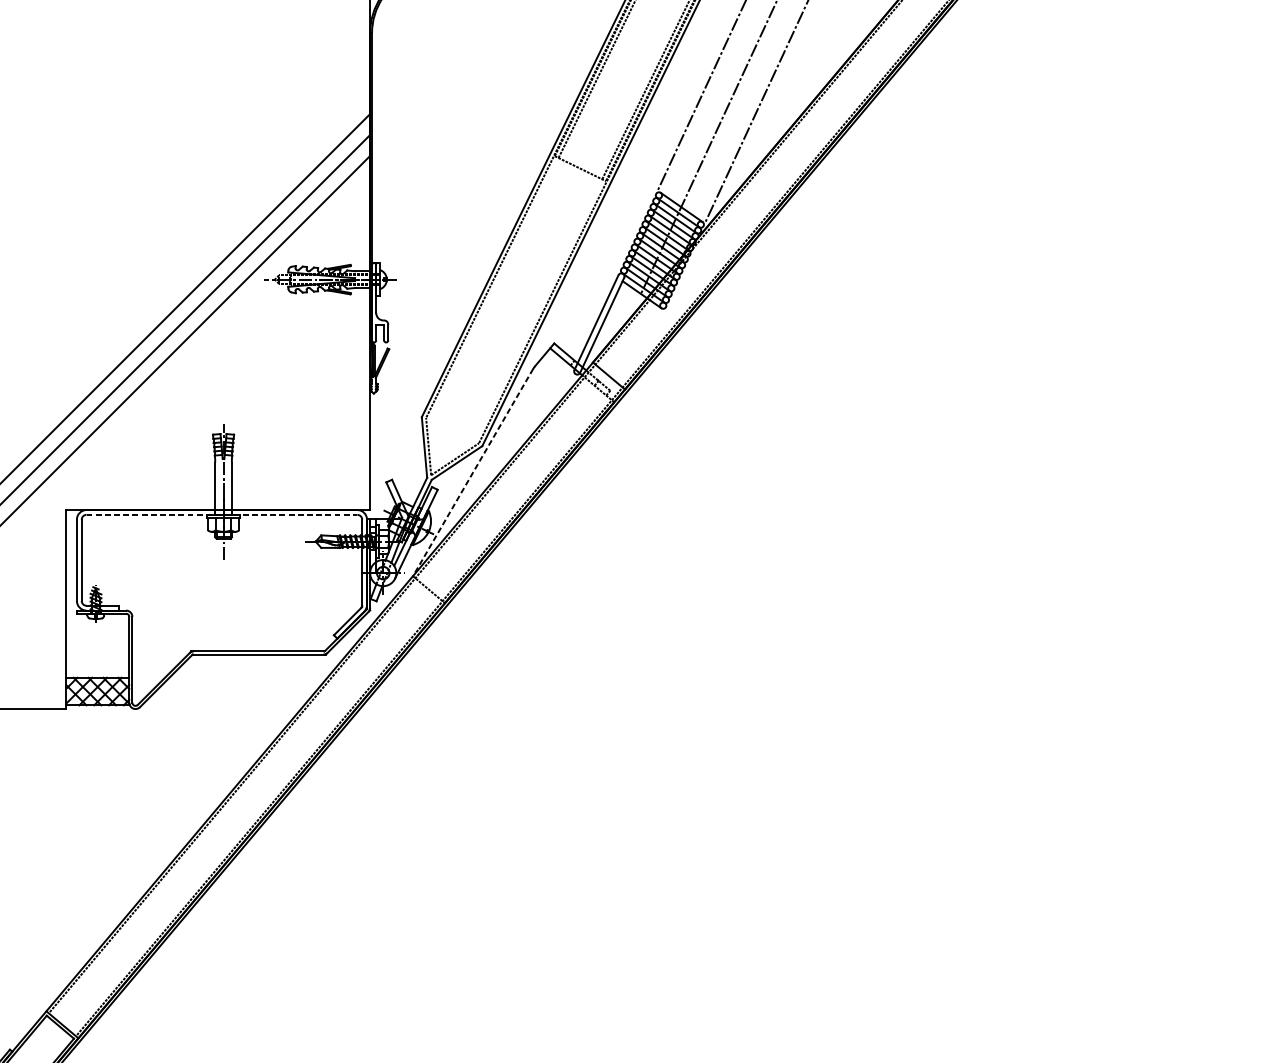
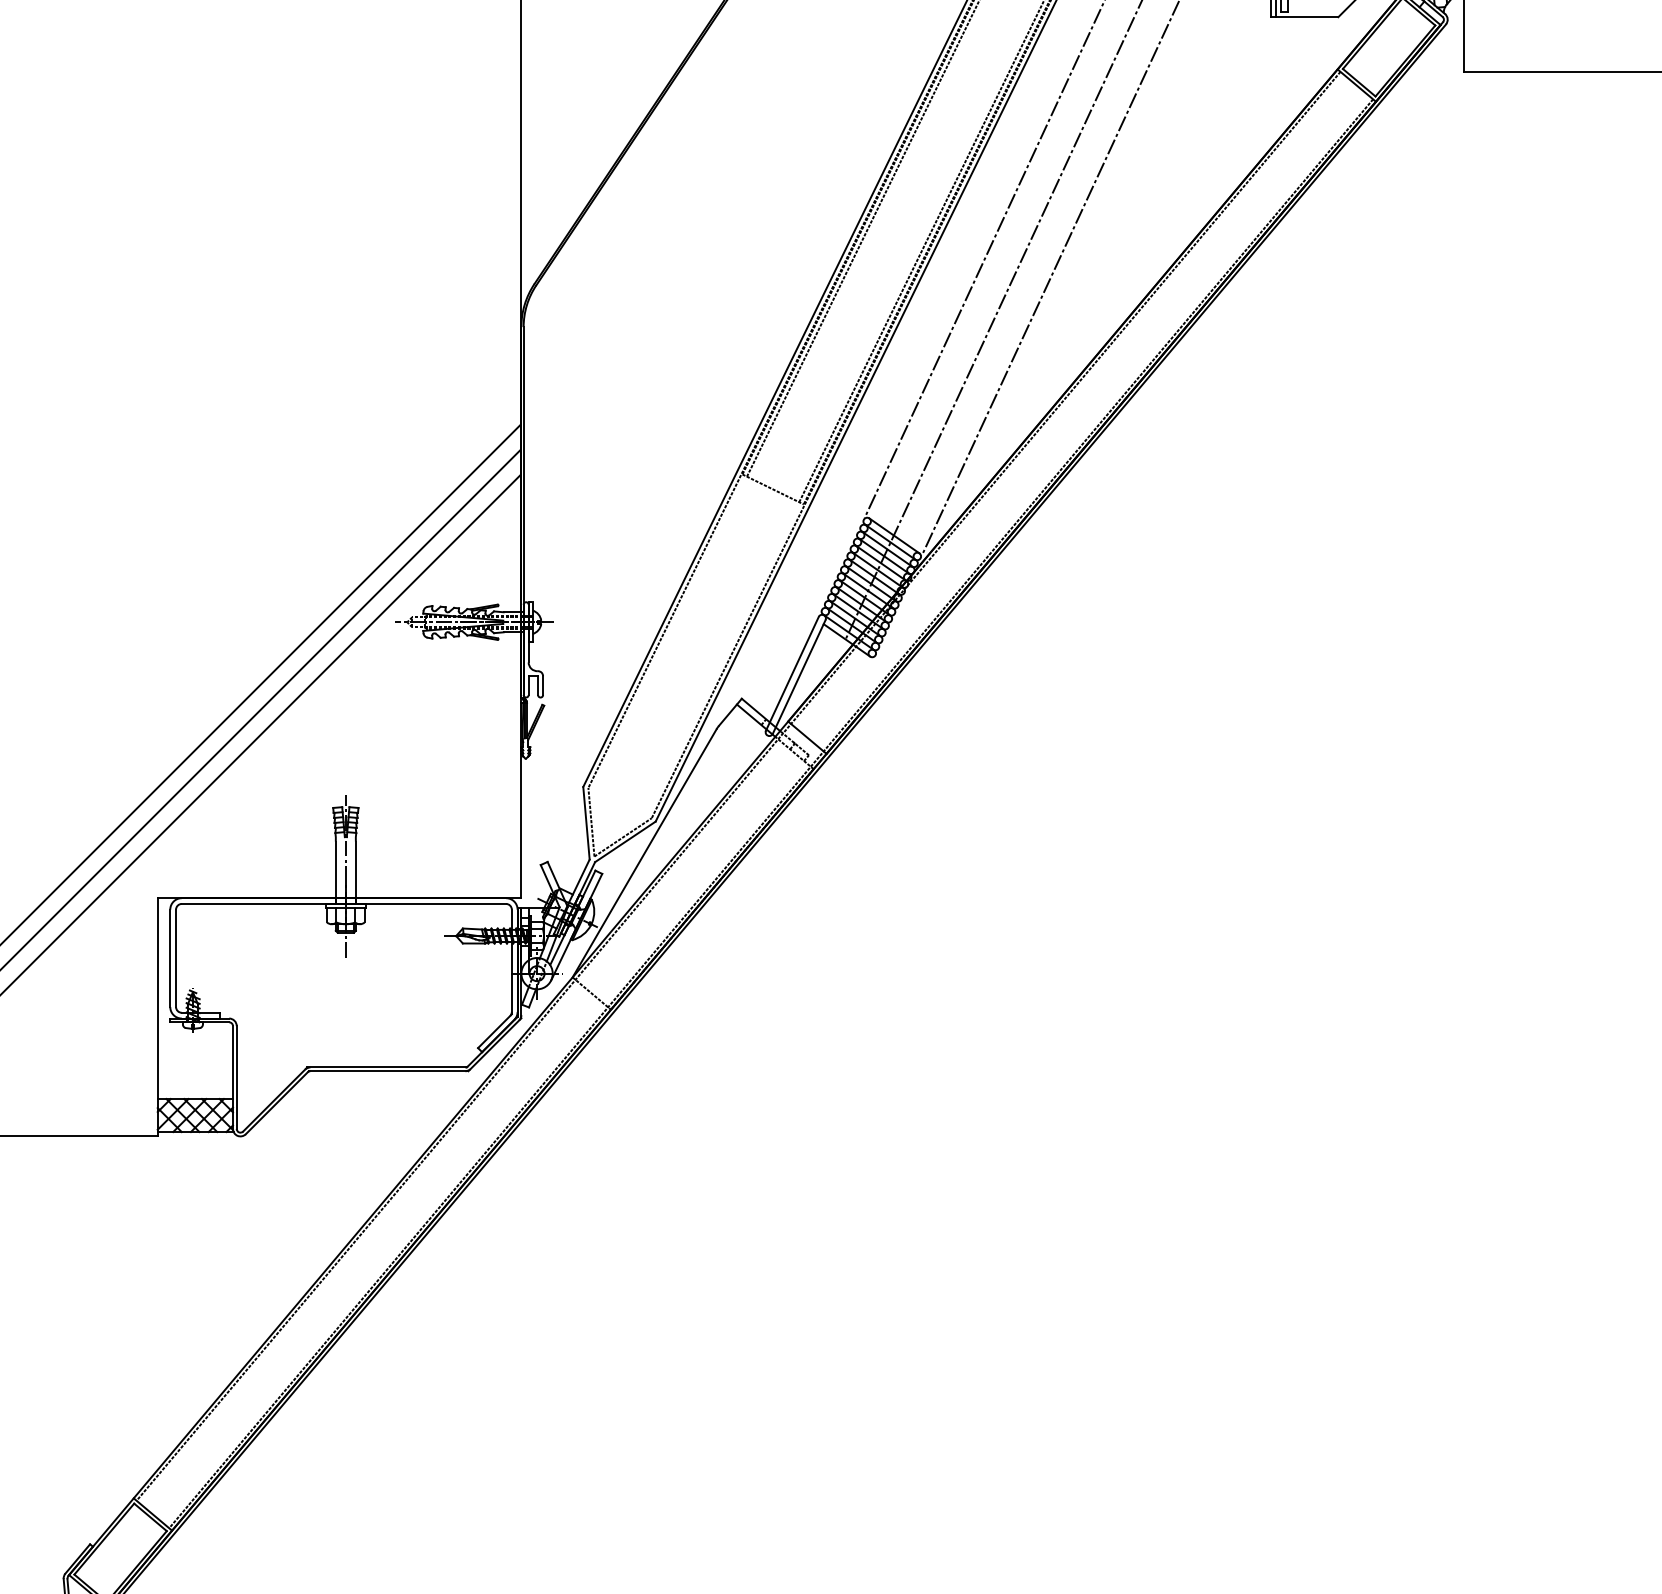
line: (472, 472) -> (644, 853), dashed -> solid
line: (222, 514) -> (344, 903), dashed -> solid

